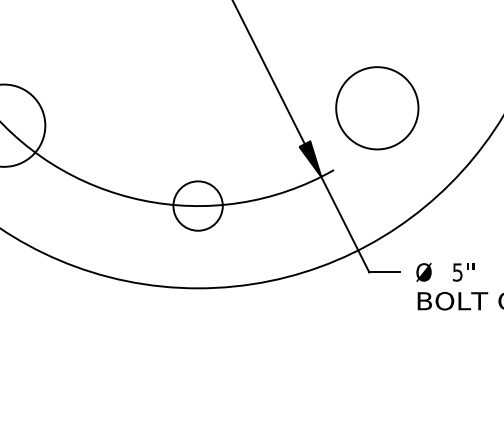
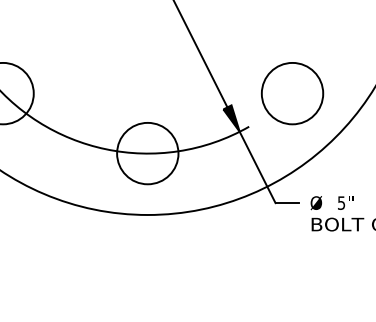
circle: (377, 108) -> (292, 93), moved
circle: (197, 205) -> (147, 153), size x1.67

